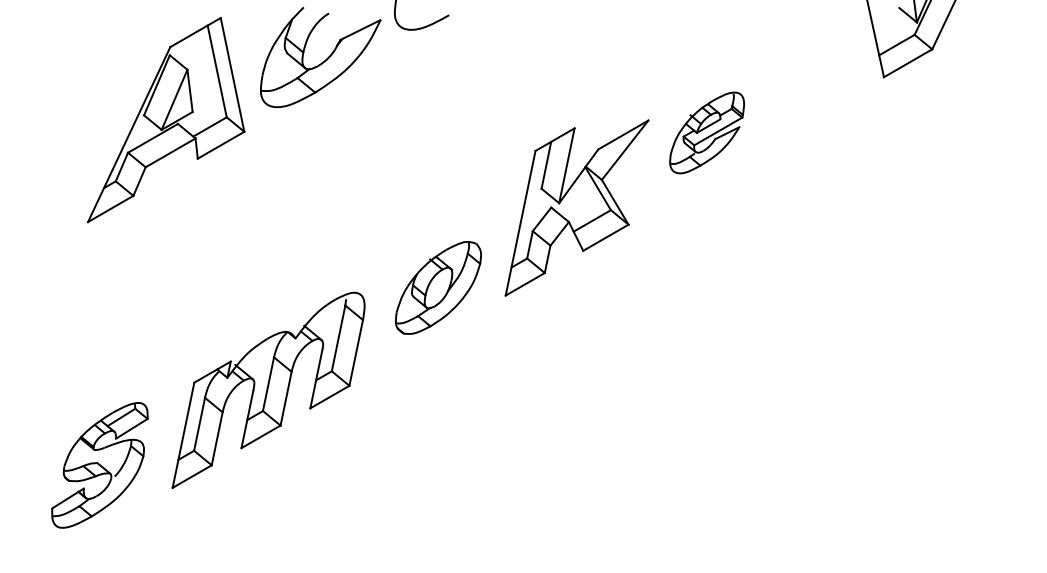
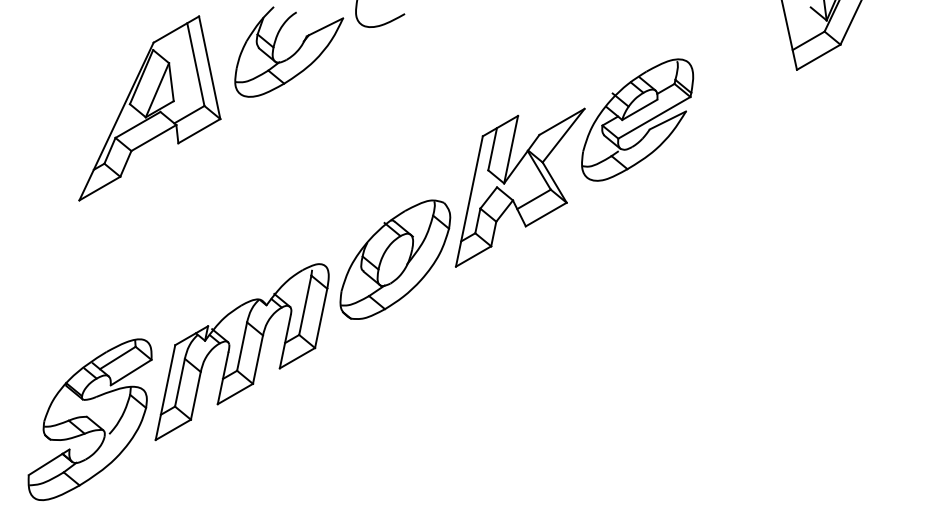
part: (706, 132) -> (636, 119), size x1.67
part: (438, 287) -> (395, 259), size x1.43
part: (99, 465) -> (89, 419), size x1.43

